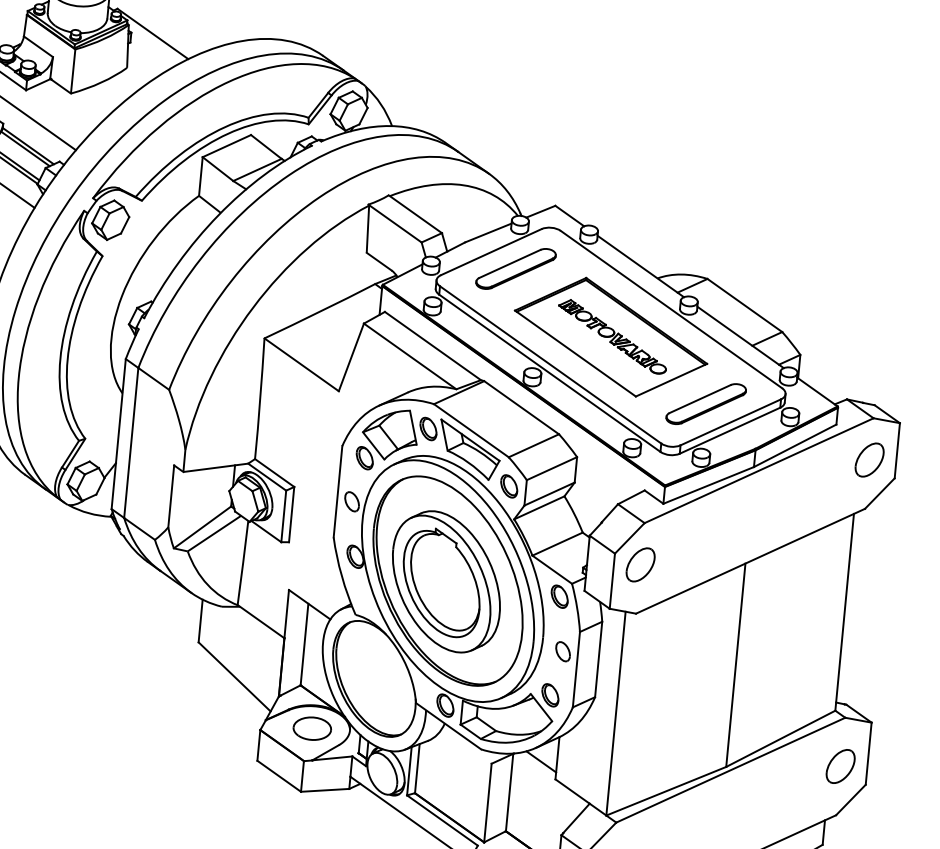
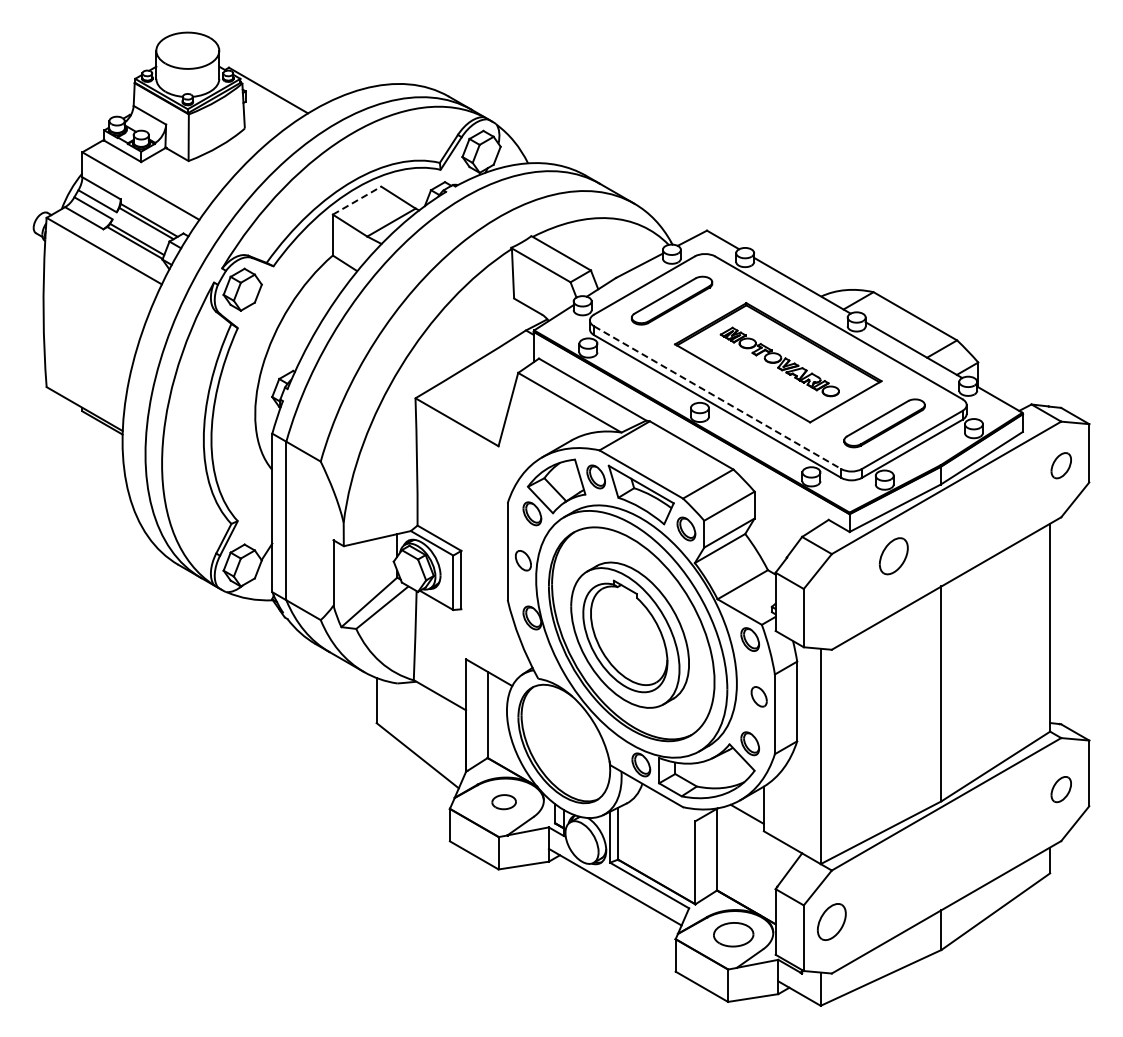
line: (227, 146) -> (357, 200), solid -> dashed
line: (550, 364) -> (717, 397), solid -> dashed
part: (869, 459) -> (1061, 465), size x0.7
part: (640, 565) -> (893, 556), moved
part: (311, 727) -> (503, 801), size x0.6
part: (840, 766) -> (1061, 789), size x0.7

